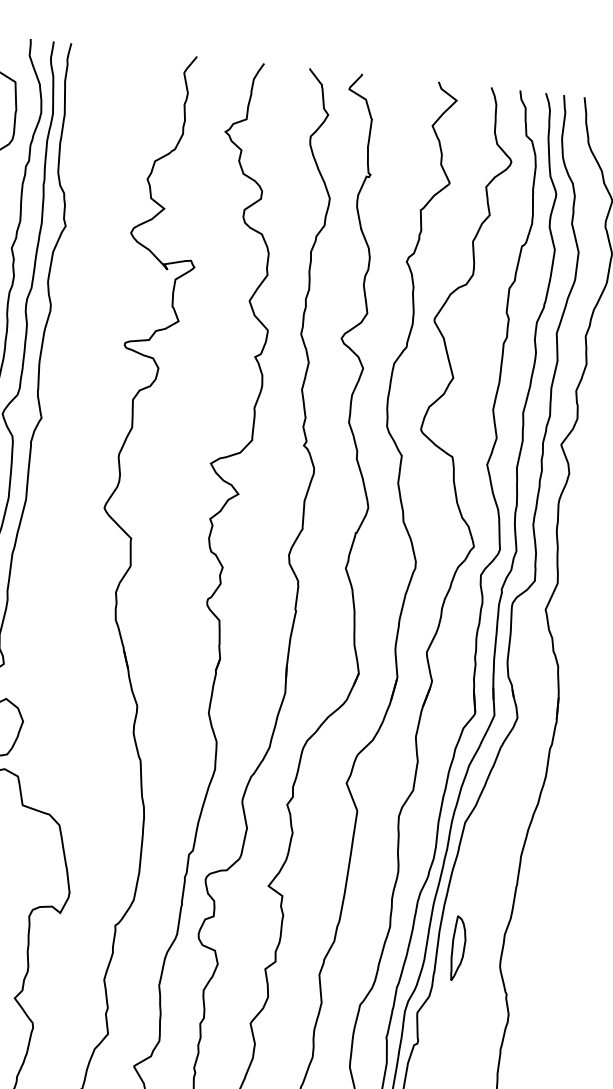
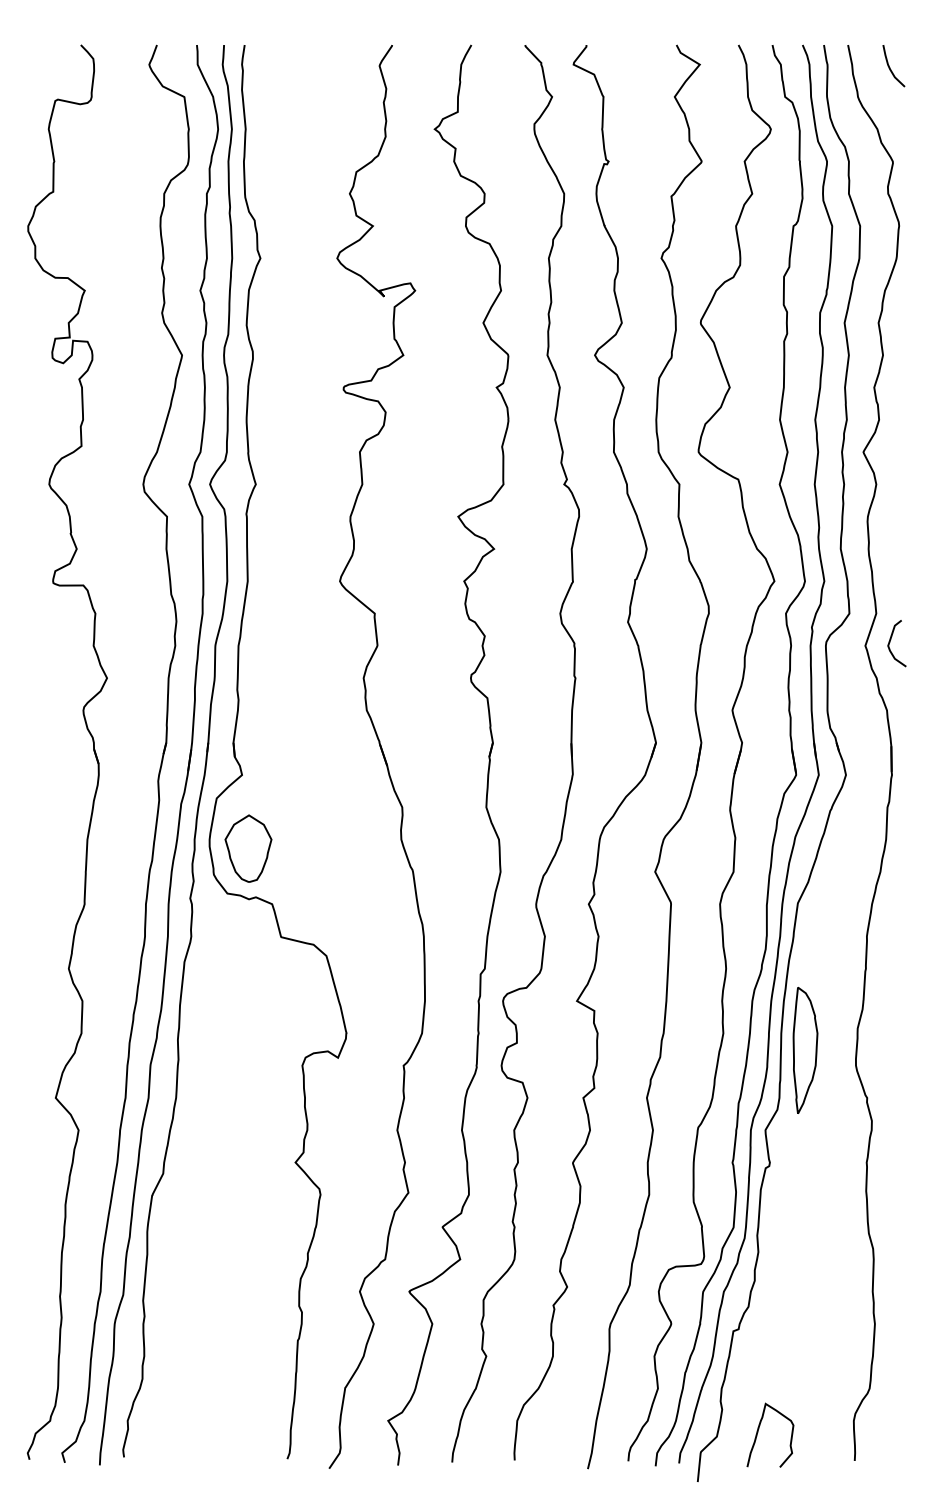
curve: (567, 609) -> (890, 642), added
part: (458, 948) -> (805, 1050), size x1.67

